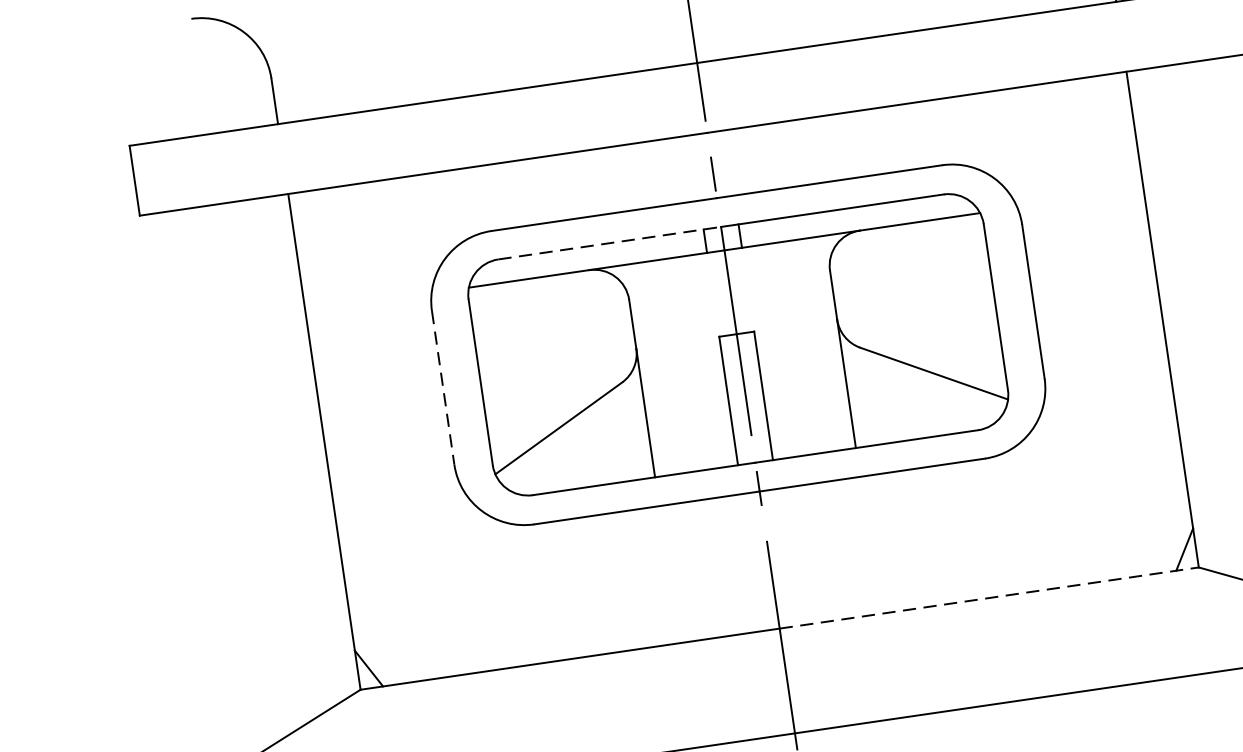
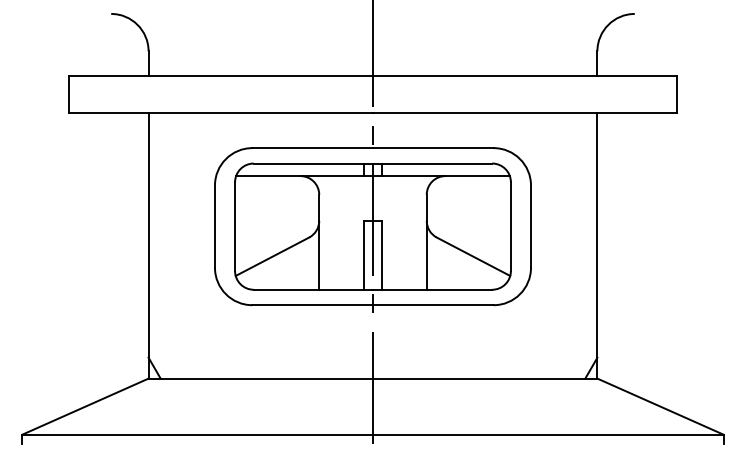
line: (609, 243) -> (313, 163), dashed -> solid
line: (442, 389) -> (214, 227), dashed -> solid
line: (989, 597) -> (485, 378), dashed -> solid

